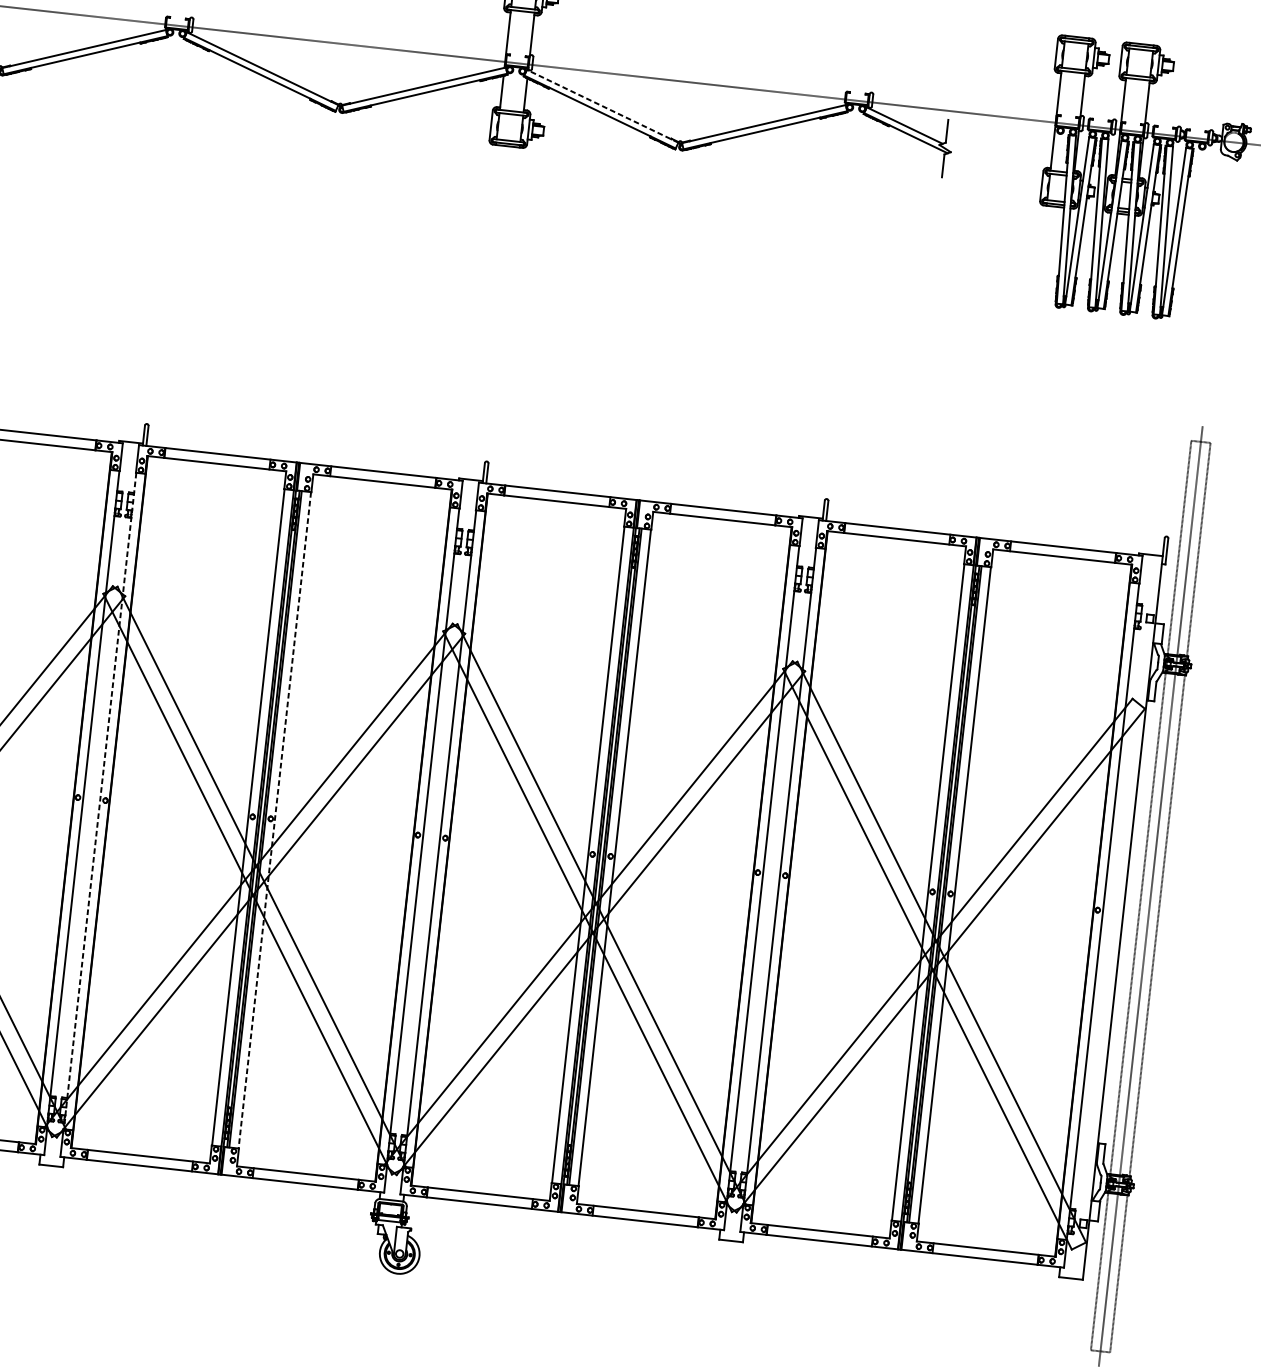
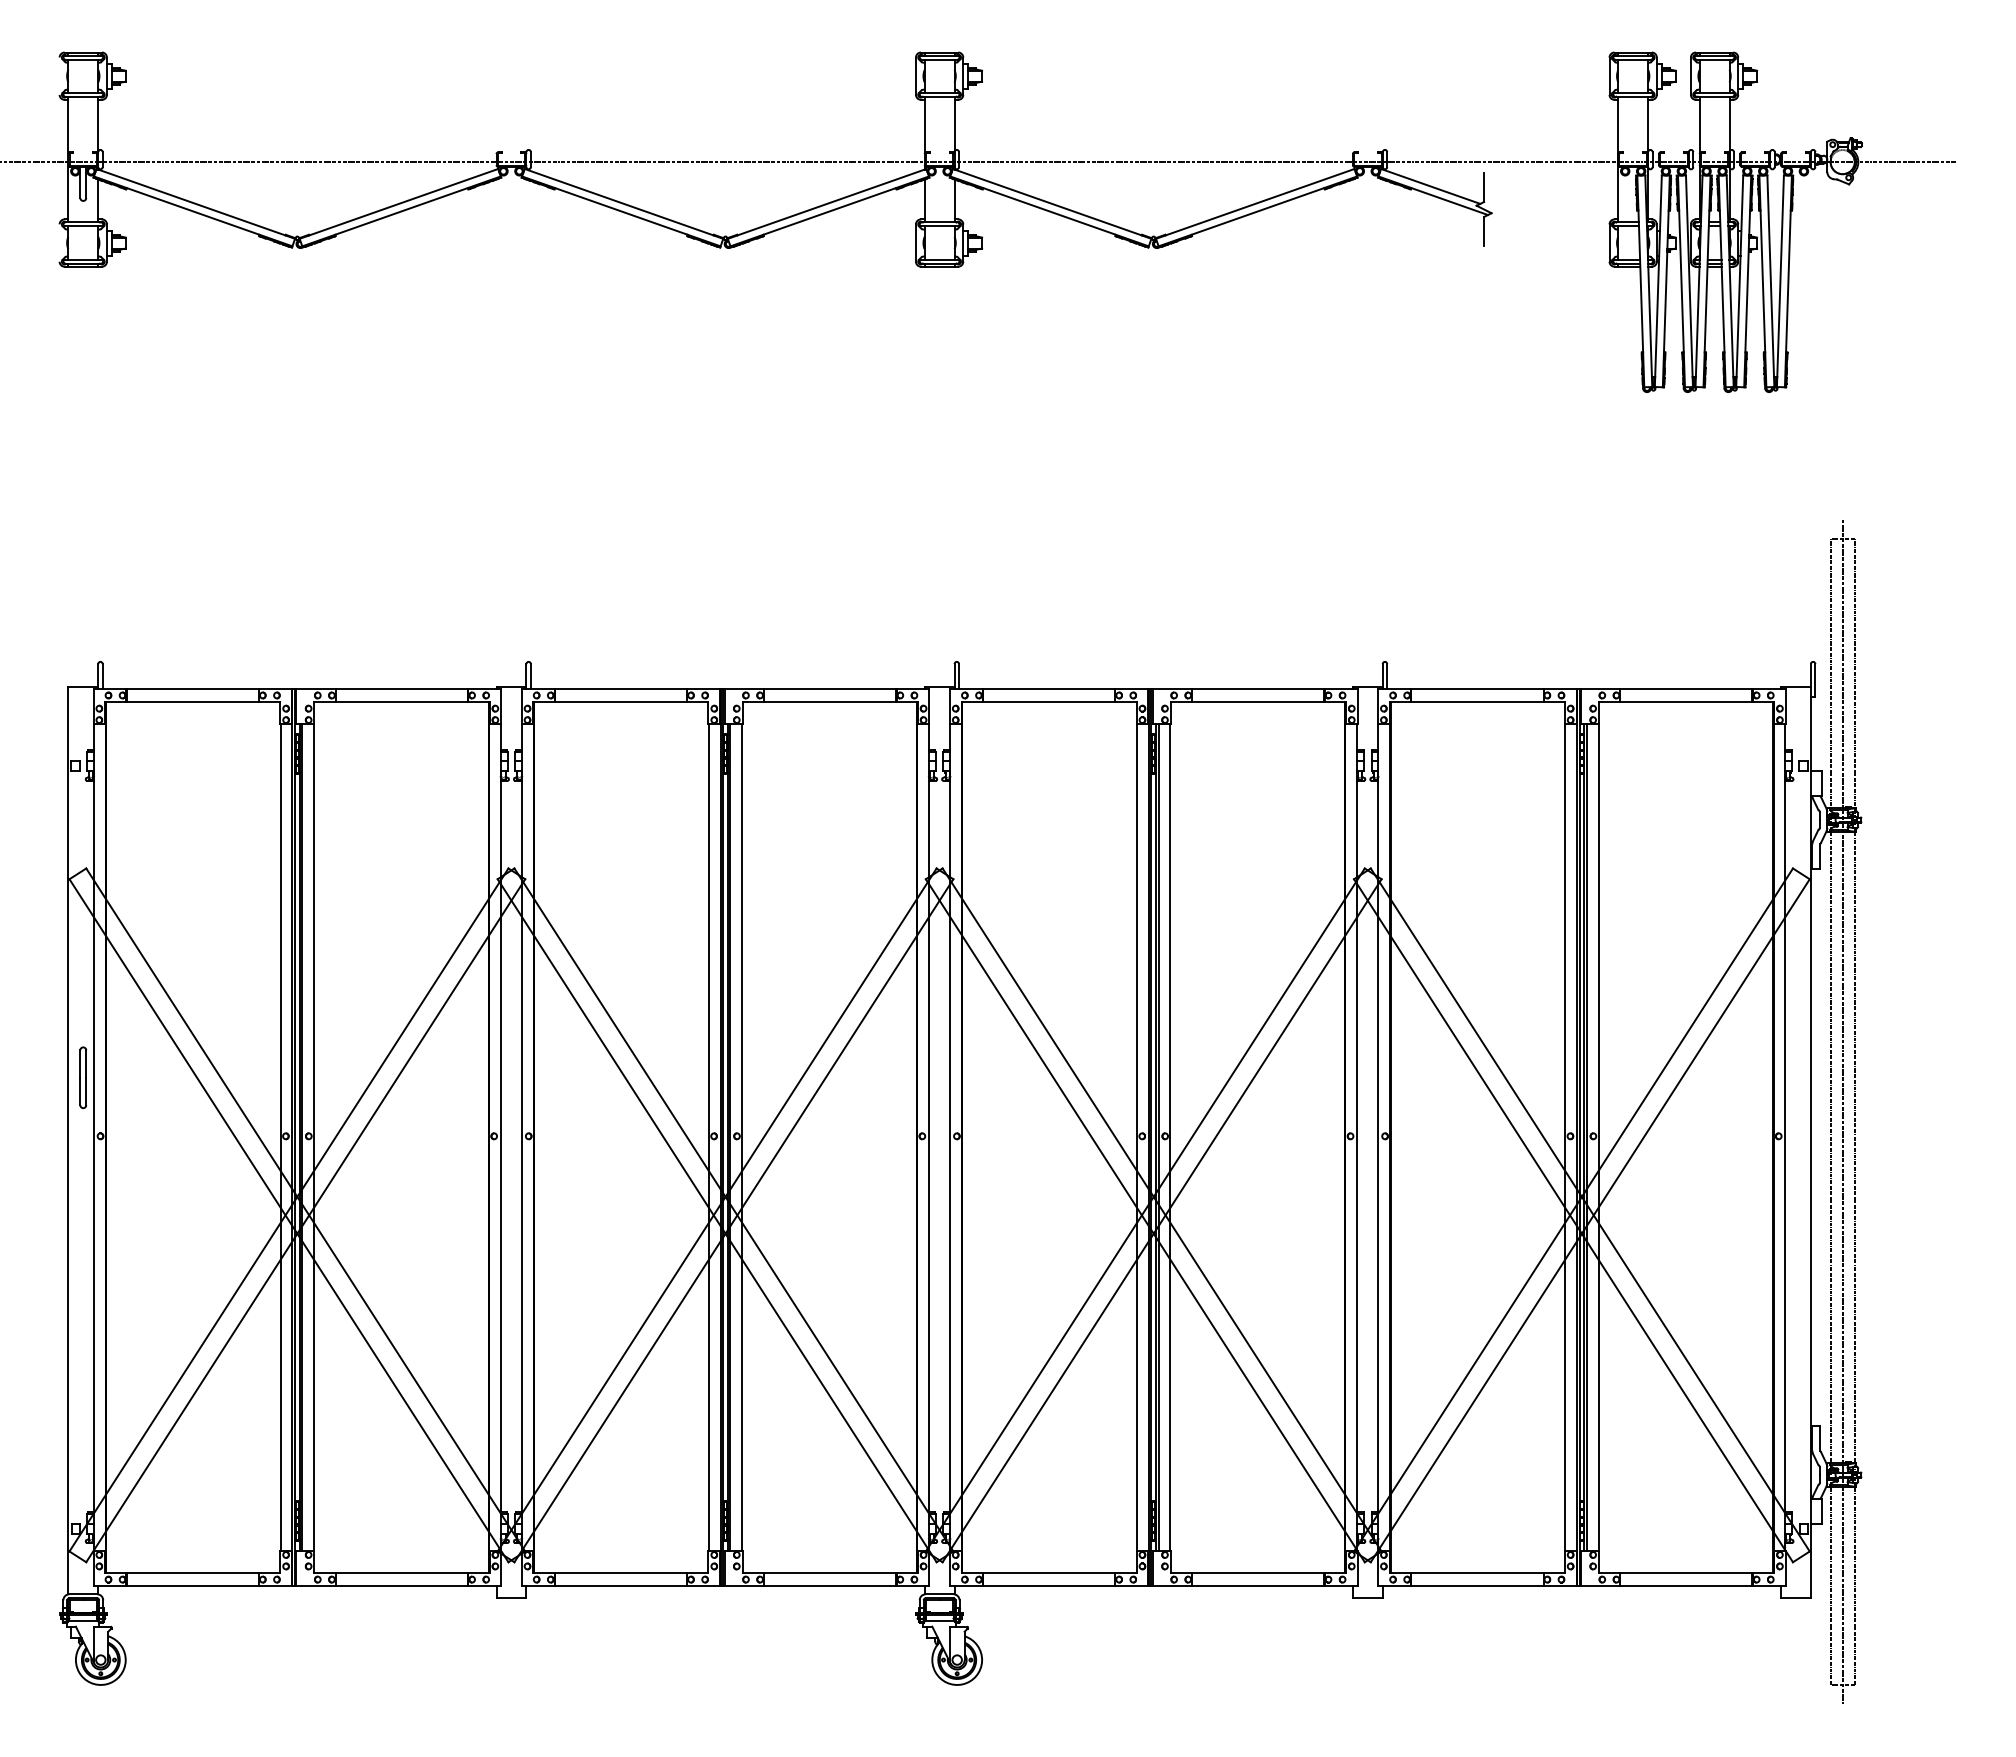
line: (602, 105) -> (1051, 203), dashed -> solid
line: (100, 801) -> (522, 1138), dashed -> solid
line: (274, 821) -> (742, 1138), dashed -> solid

